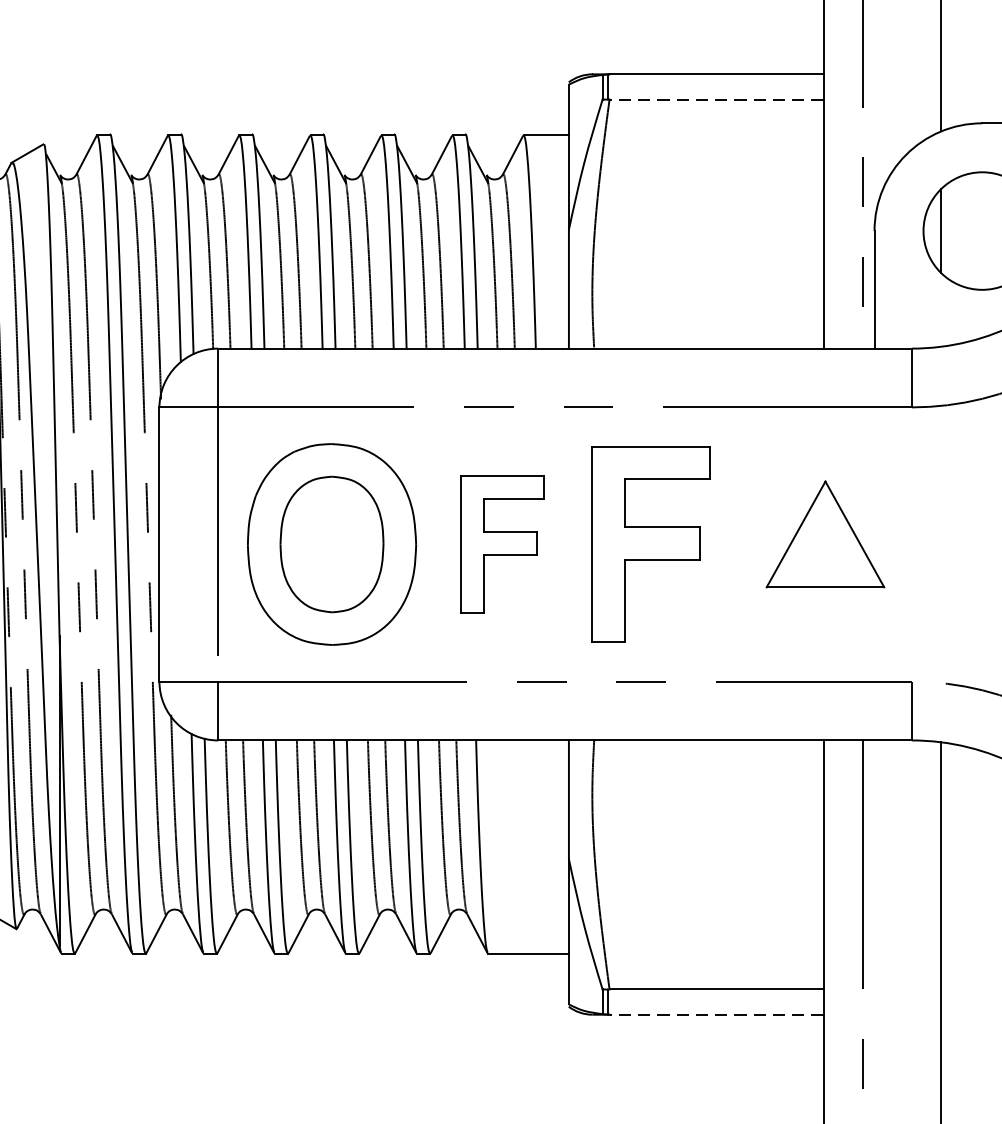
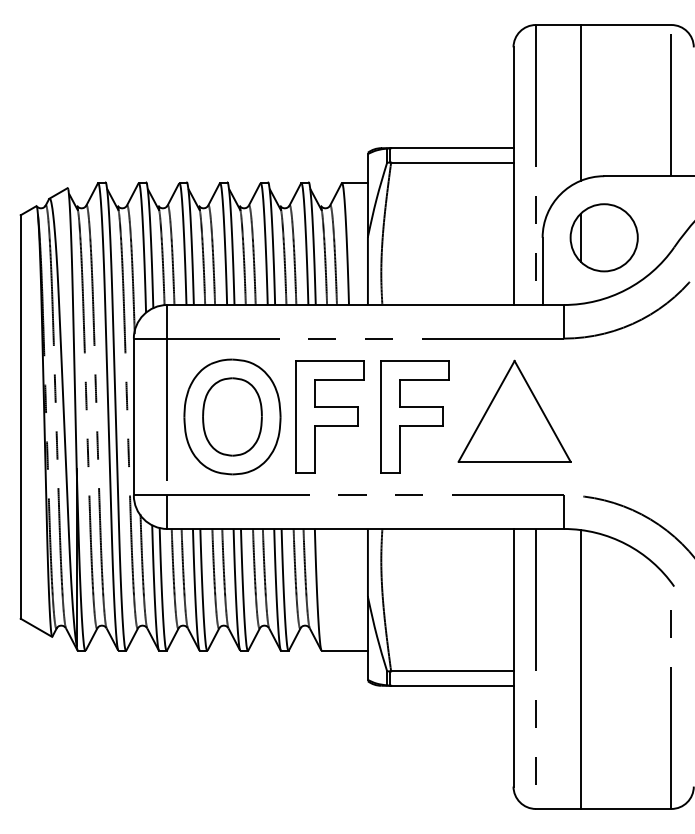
line: (715, 99) -> (451, 162), dashed -> solid
part: (825, 533) -> (514, 410), size x1.67
part: (501, 543) -> (329, 416), size x1.43
line: (715, 1014) -> (451, 685), dashed -> solid

